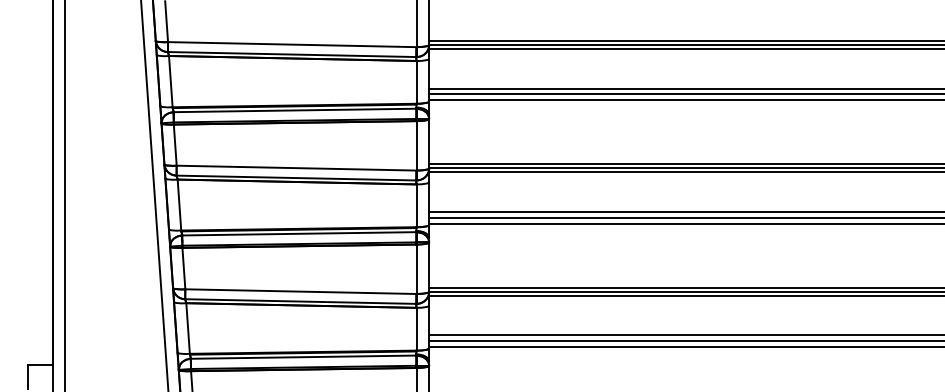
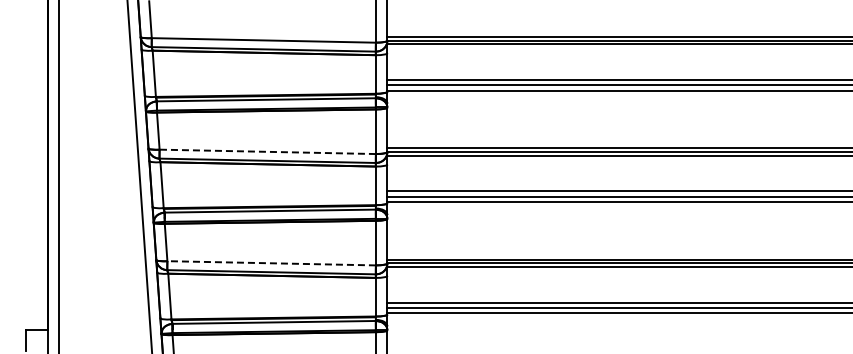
line: (296, 167) -> (267, 151), solid -> dashed
line: (300, 291) -> (271, 263), solid -> dashed

